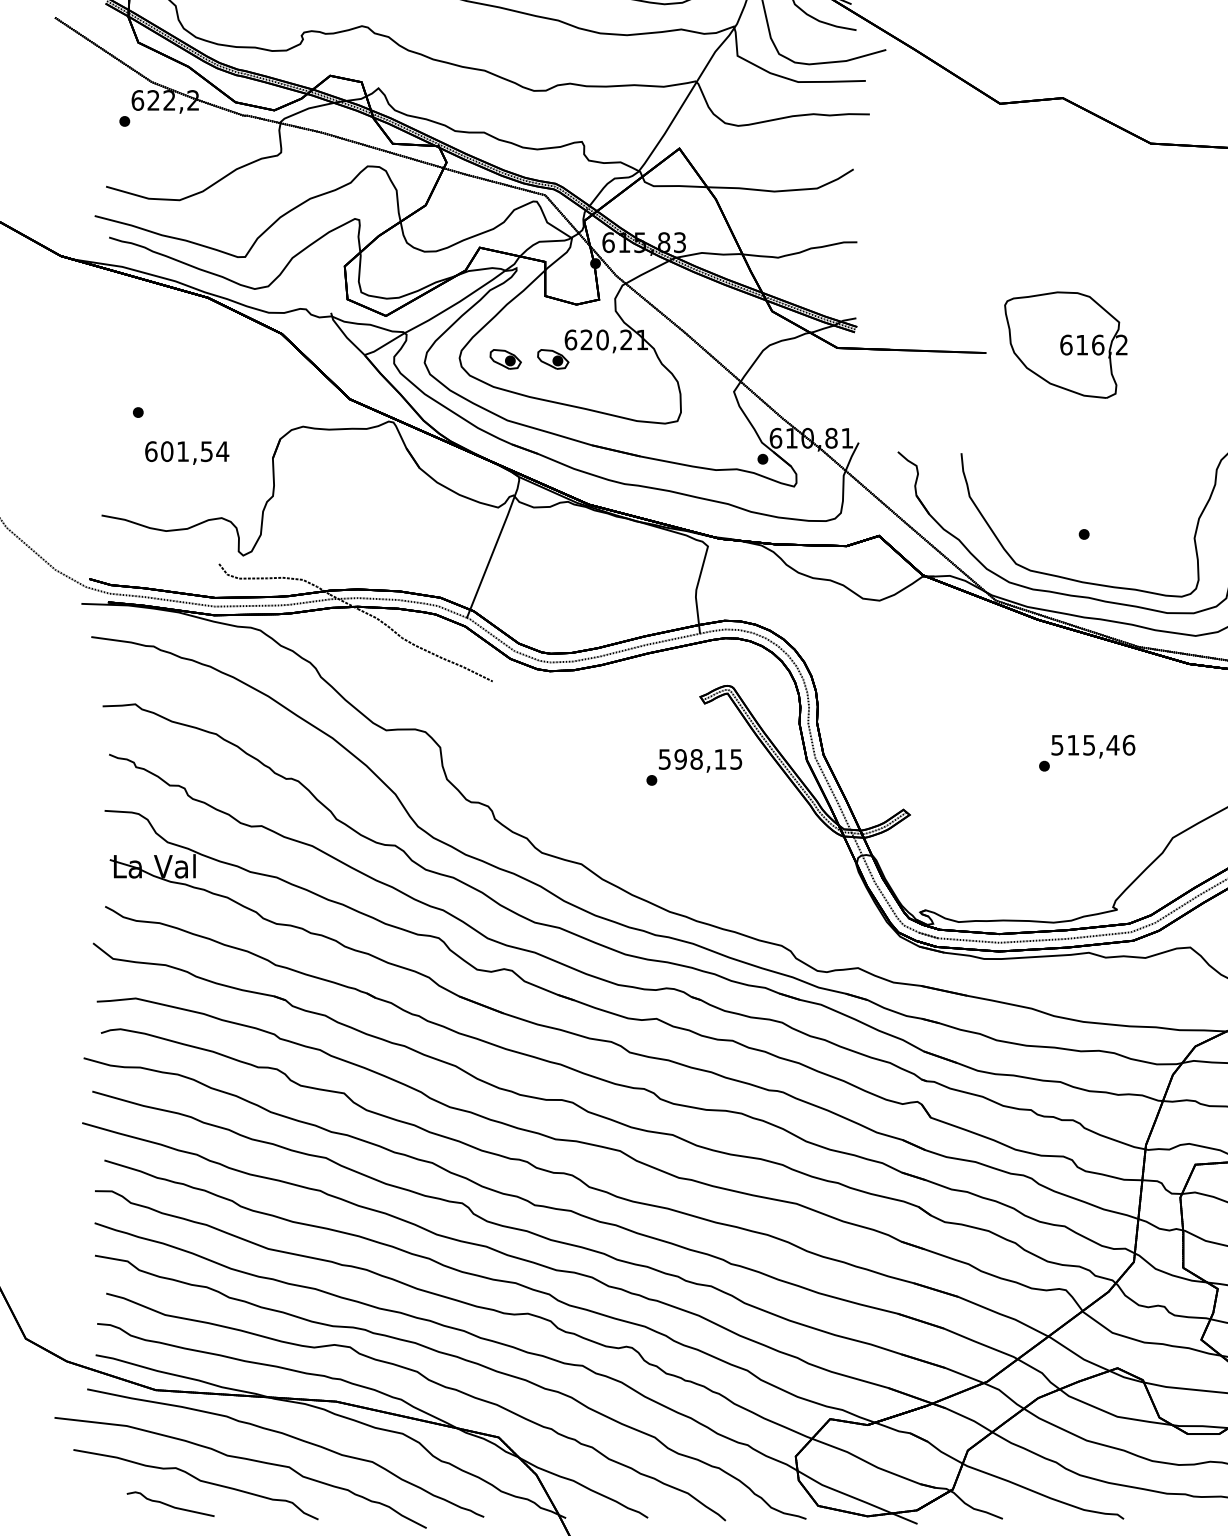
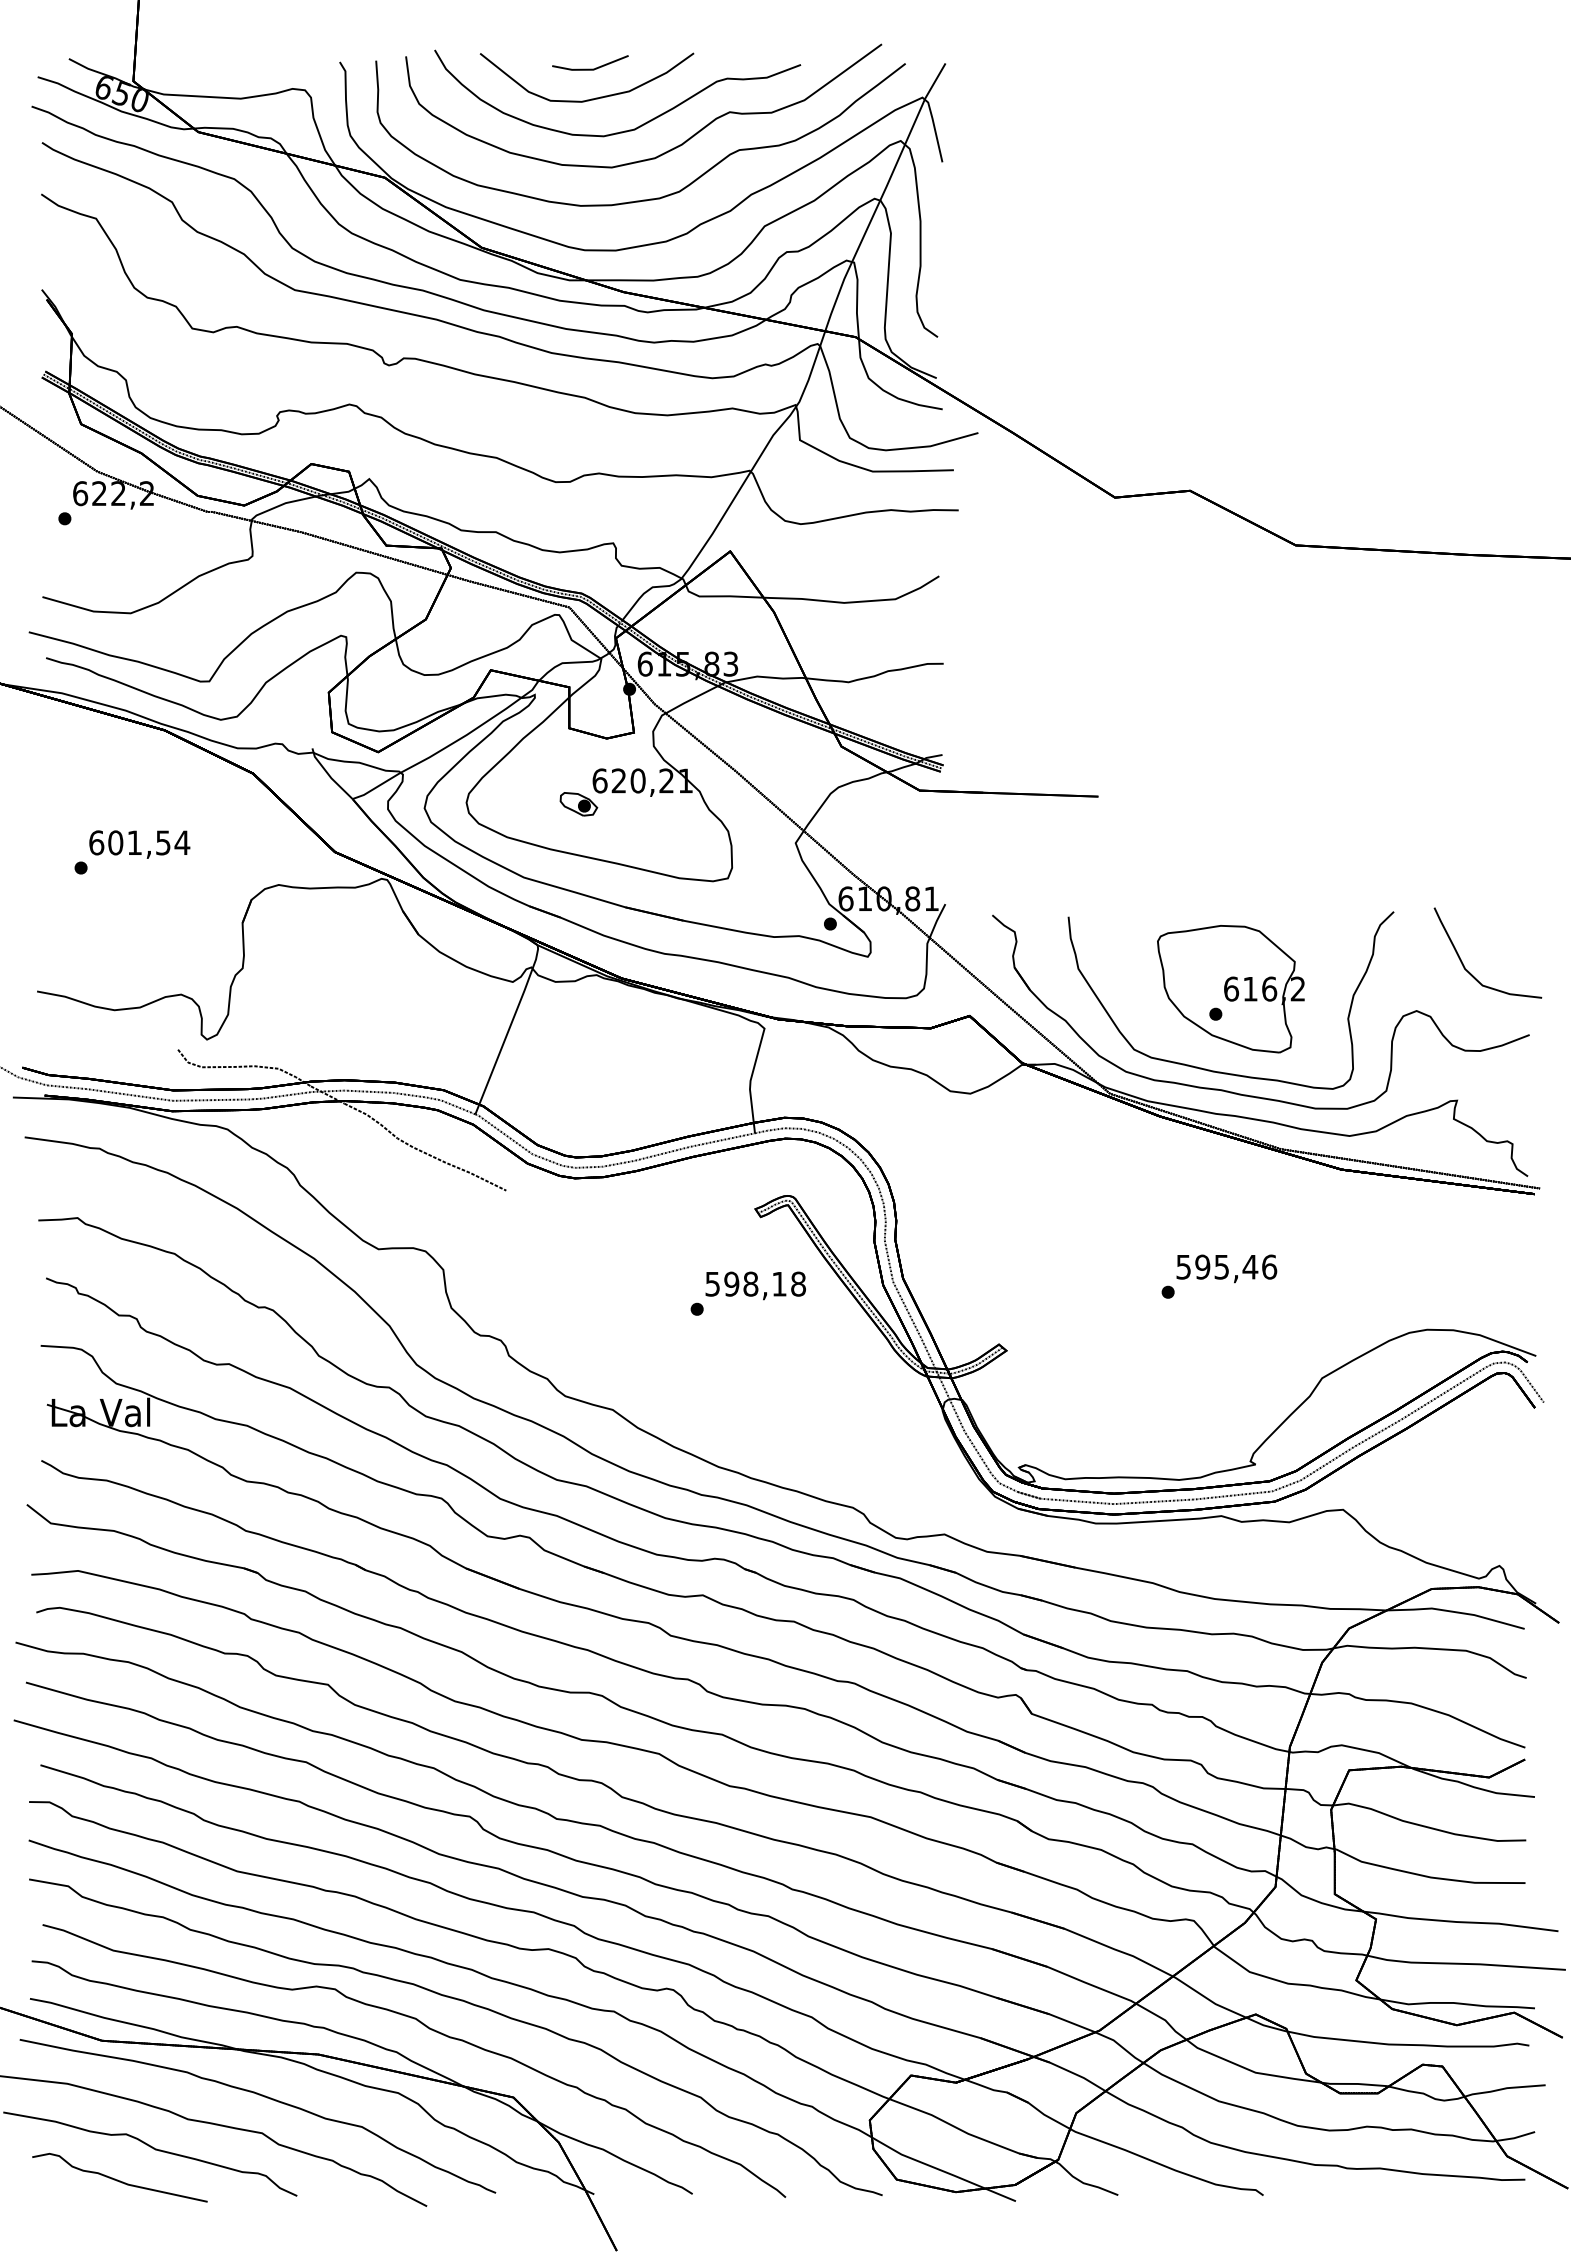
part: (1065, 345) -> (1230, 989), moved
part: (505, 359) -> (521, 804), removed
text: (186, 452) -> (139, 844), moved
text: (1073, 744) -> (1202, 1266), 515,46 -> 595,46
text: (736, 758) -> (798, 1283), 598,15 -> 598,18
part: (170, 1504) -> (119, 2177), size x1.67

